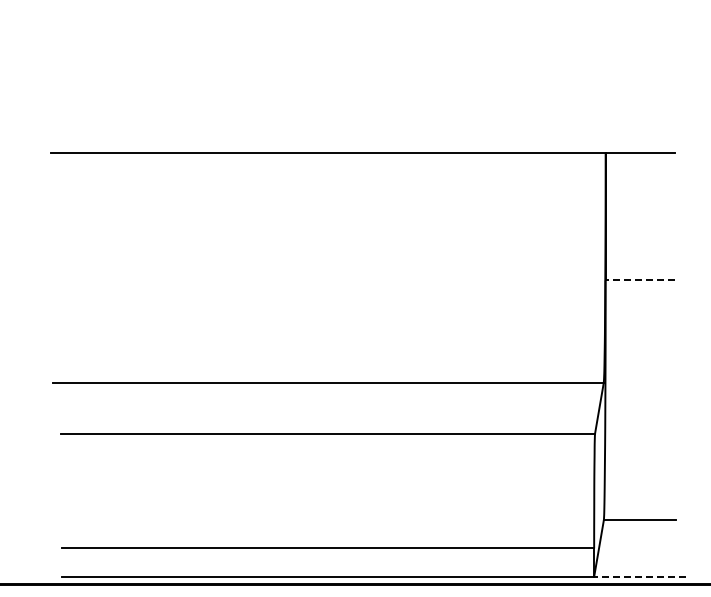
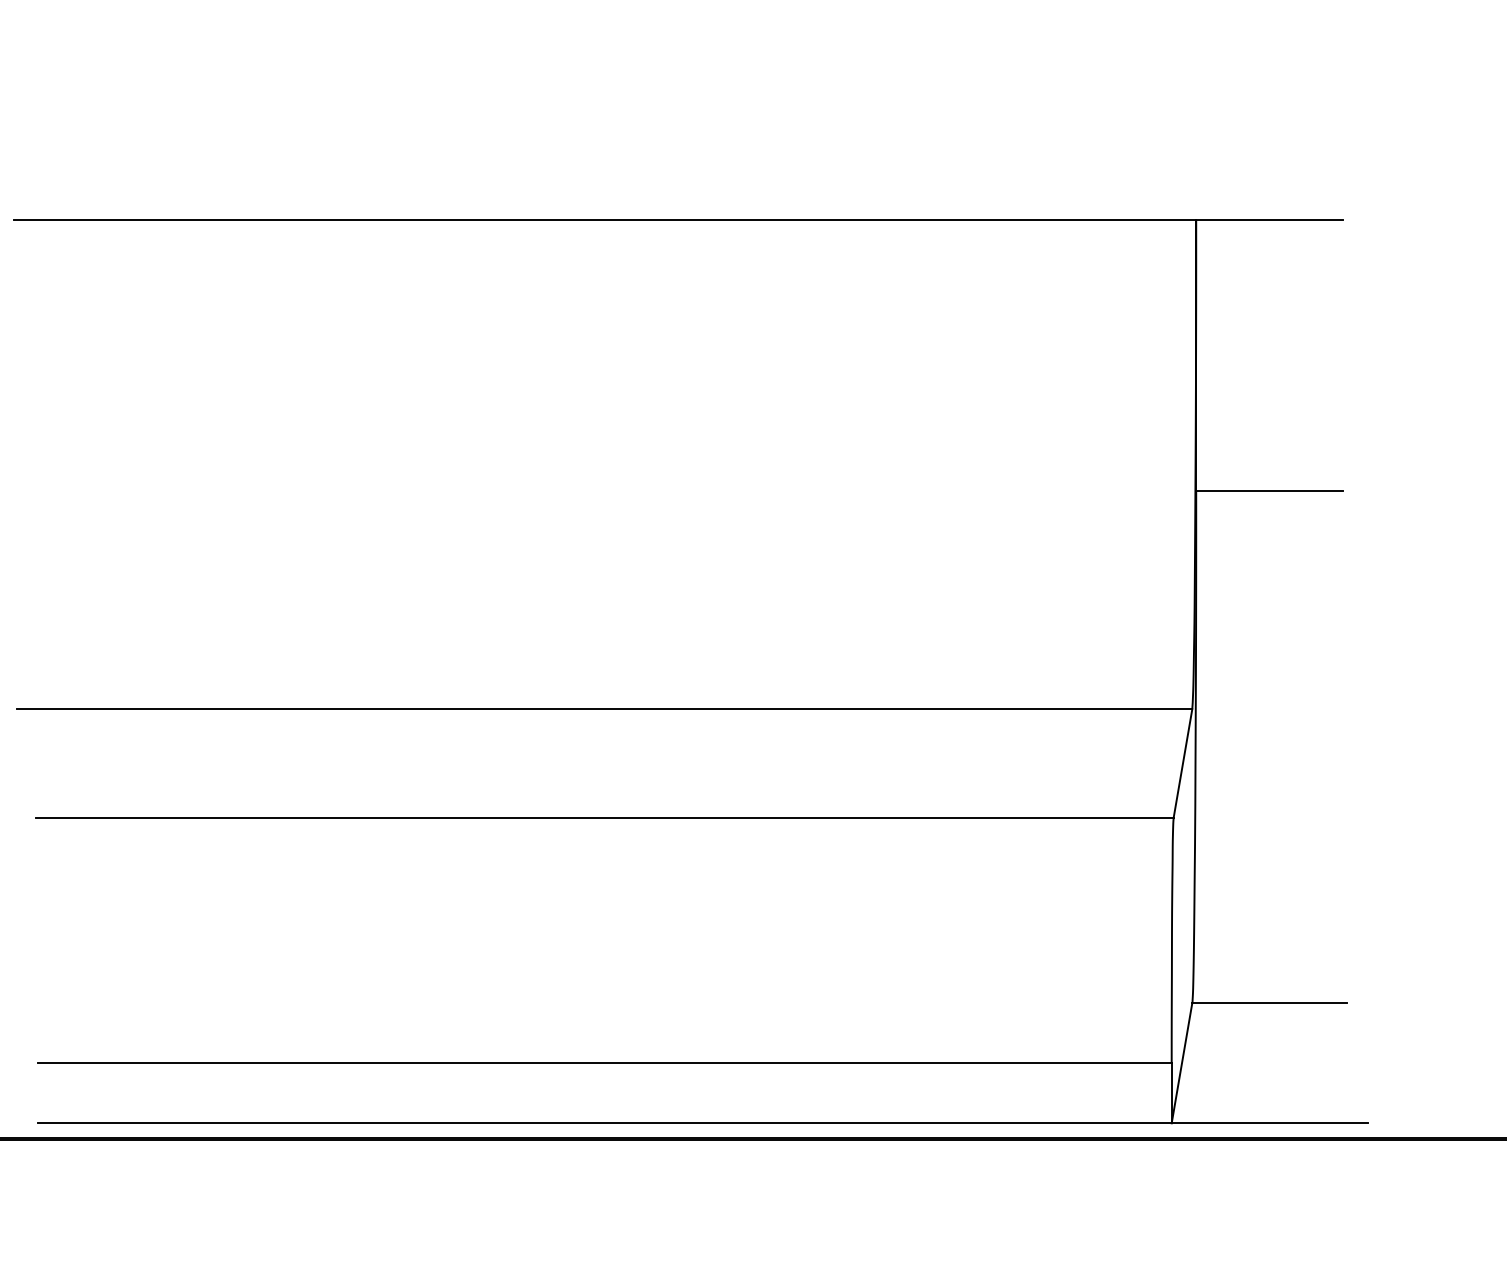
line: (639, 280) -> (1268, 491), dashed -> solid
line: (640, 576) -> (1270, 1122), dashed -> solid

